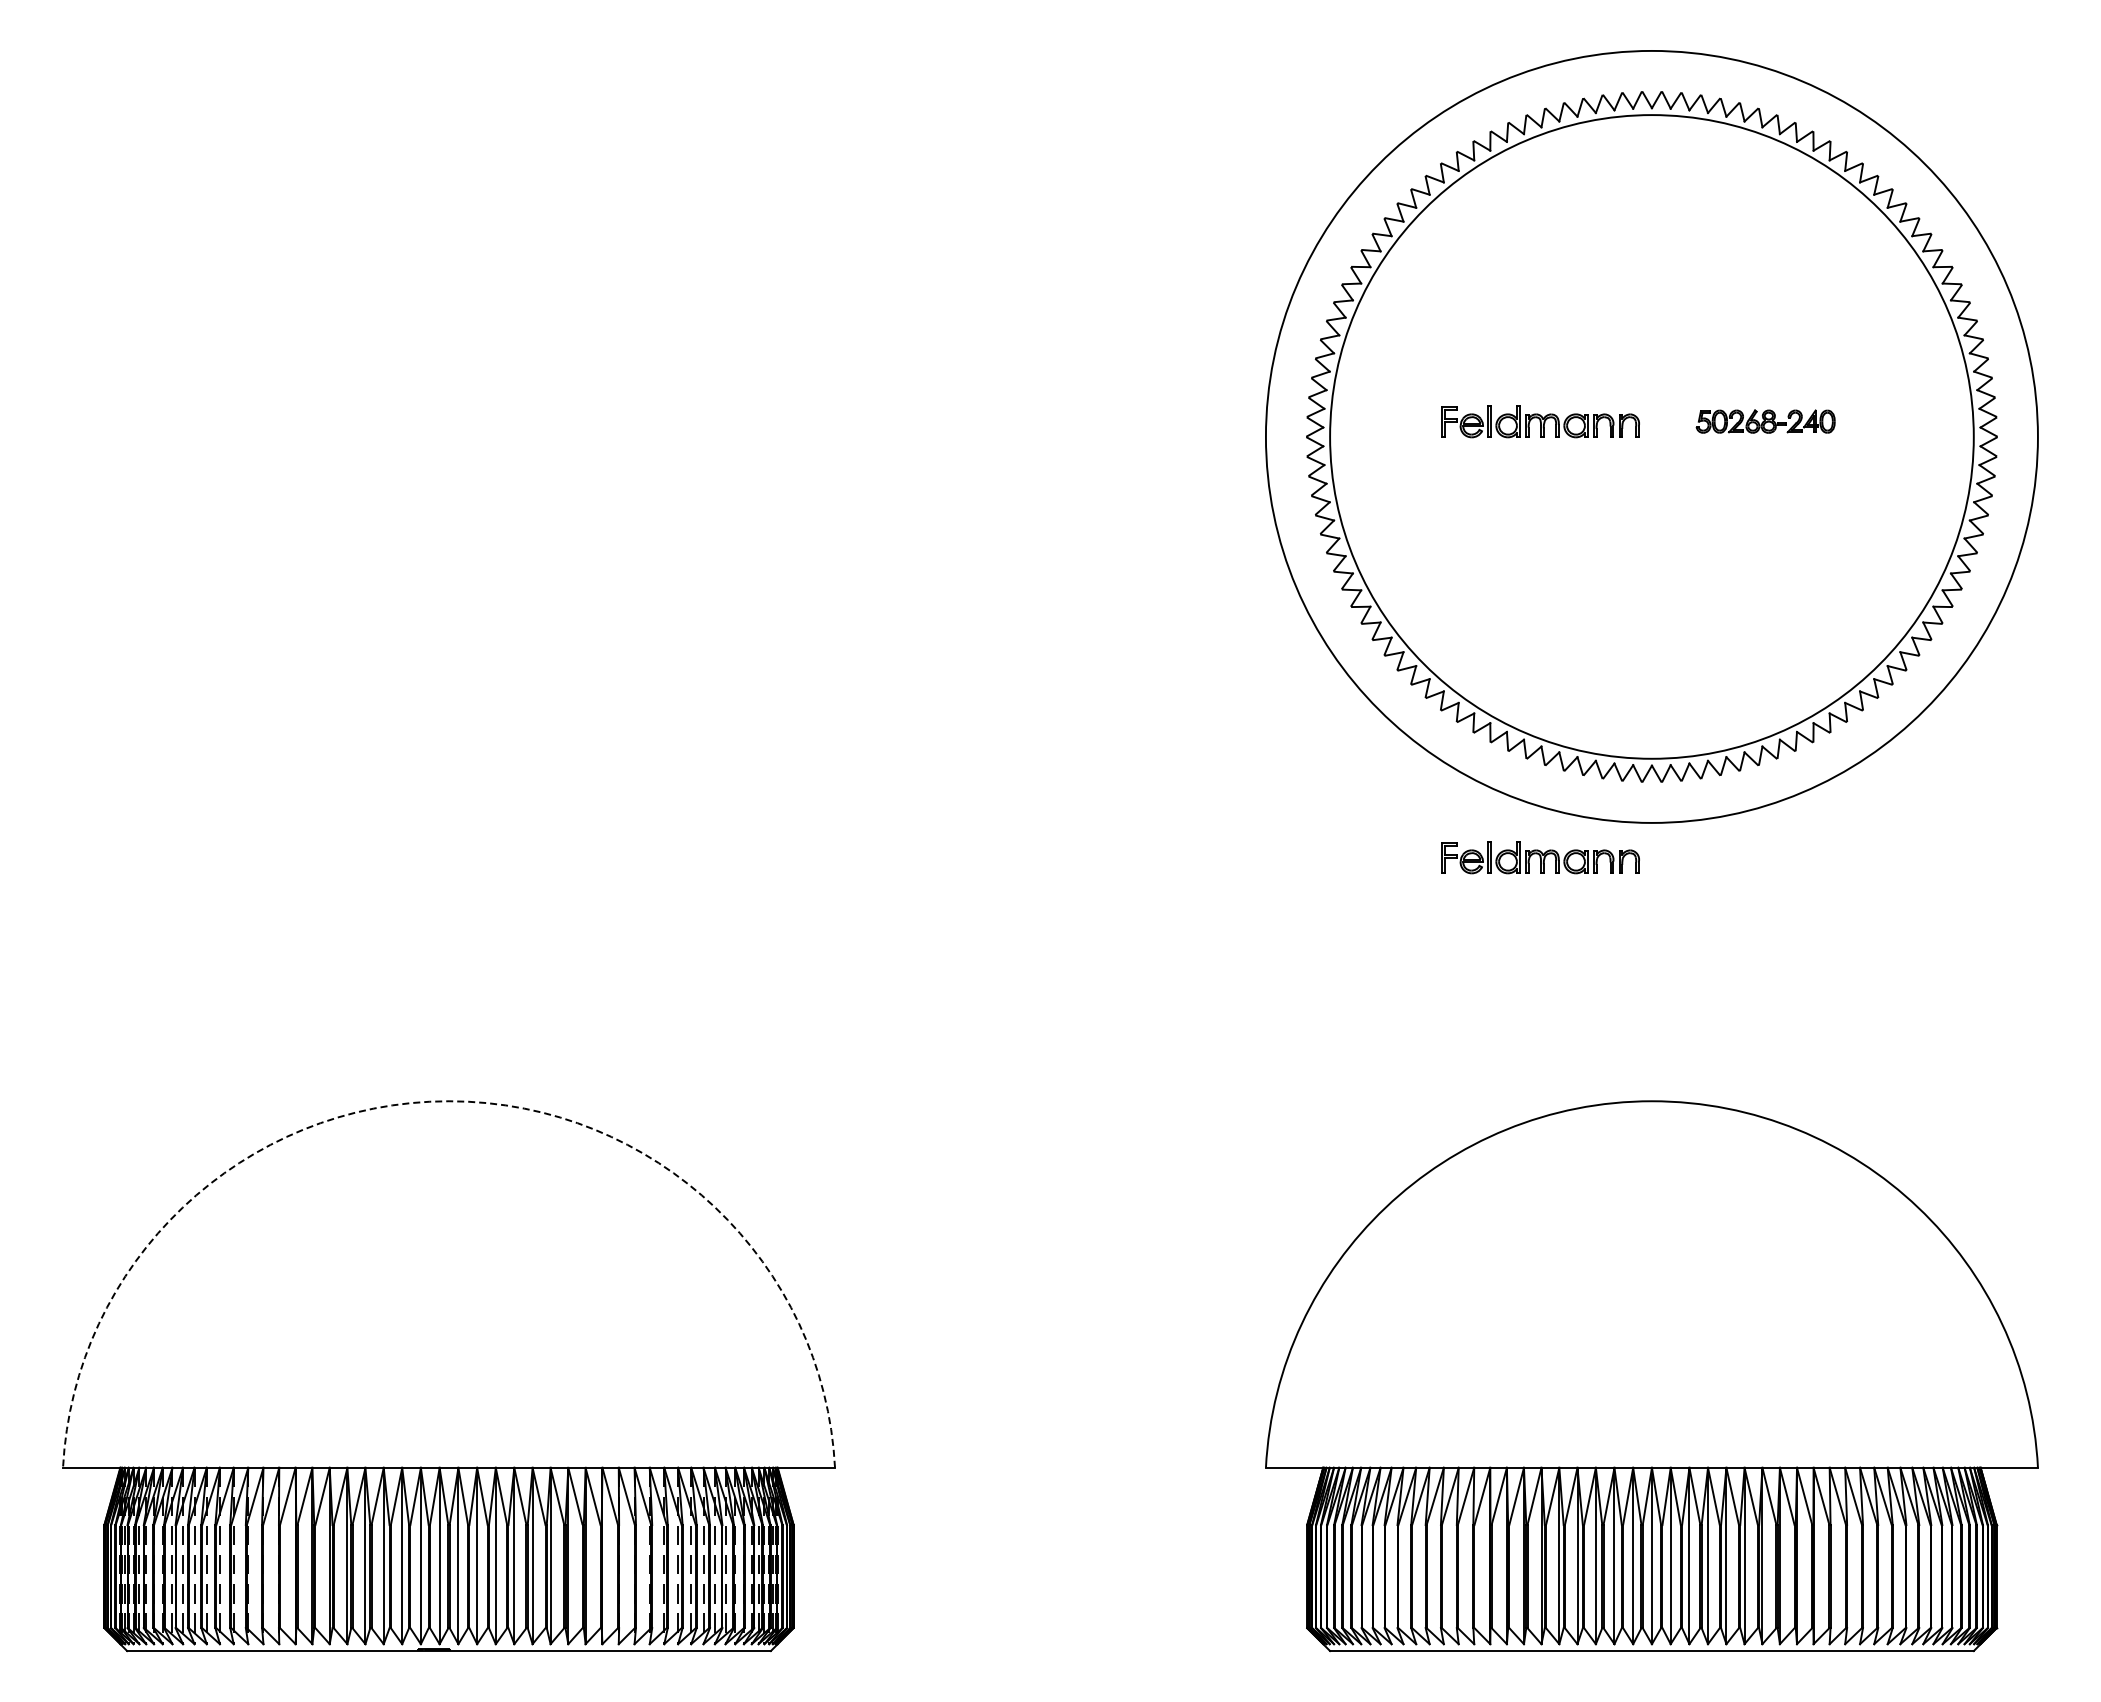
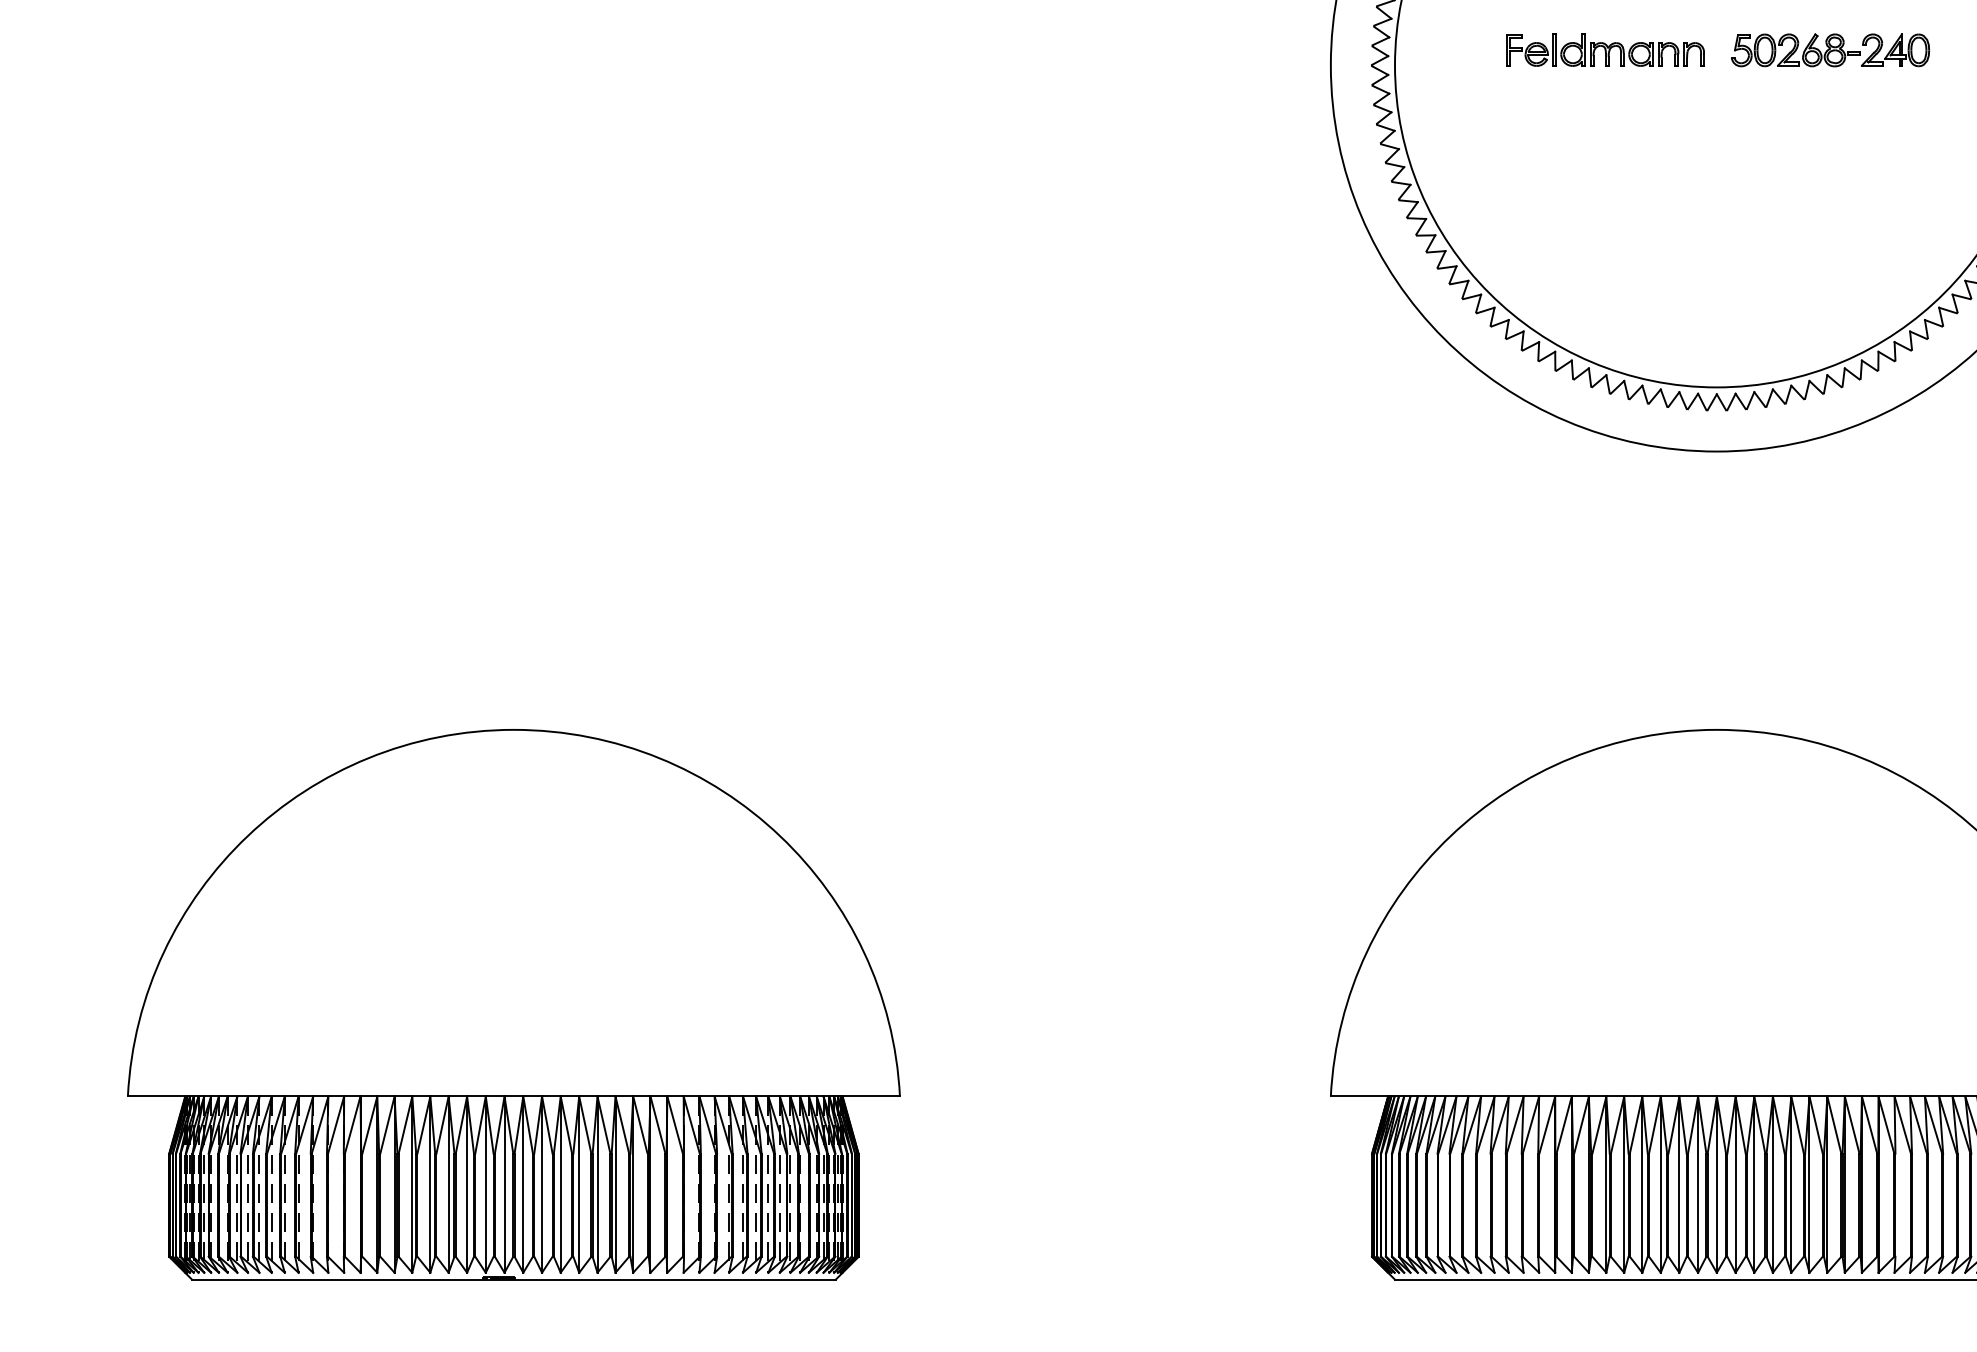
part: (1765, 421) -> (1830, 50), size x1.43
part: (1540, 857) -> (1605, 486), removed
arc: (449, 1101) -> (514, 730), dashed -> solid

